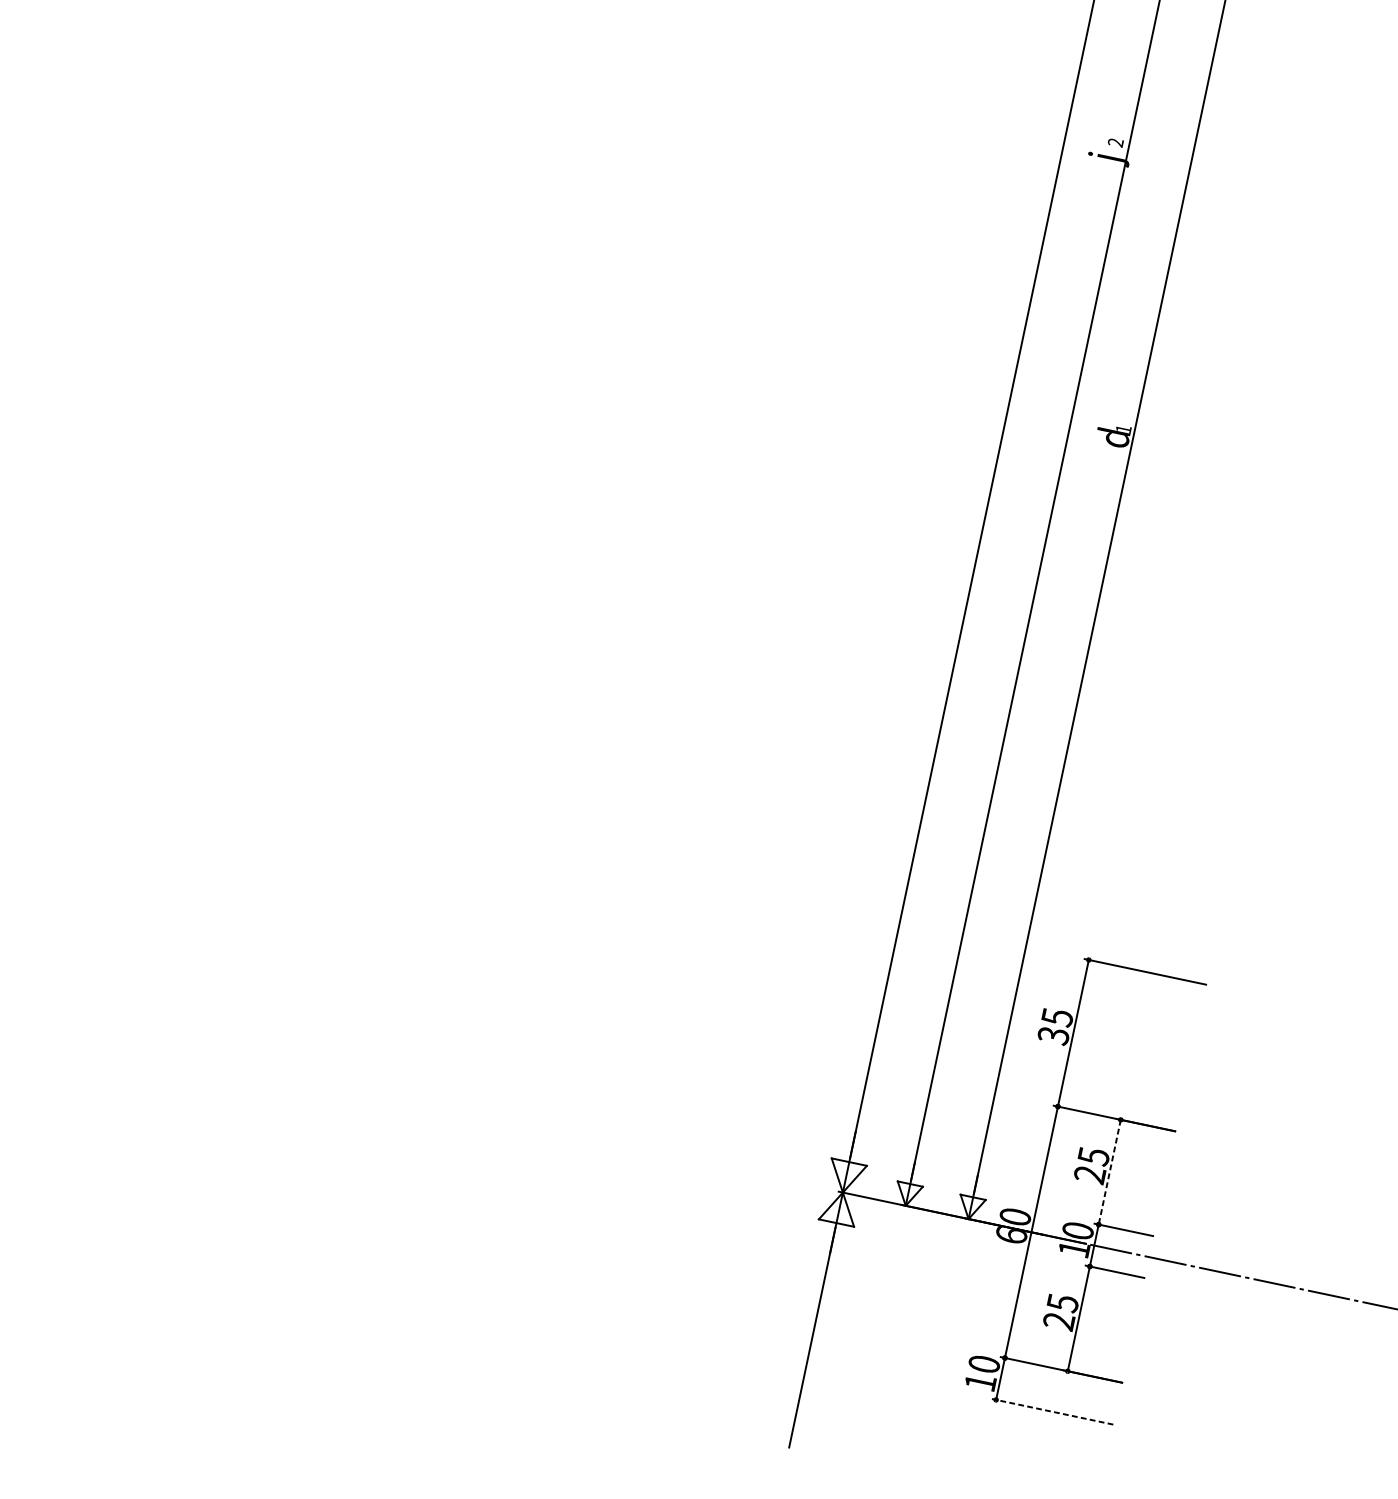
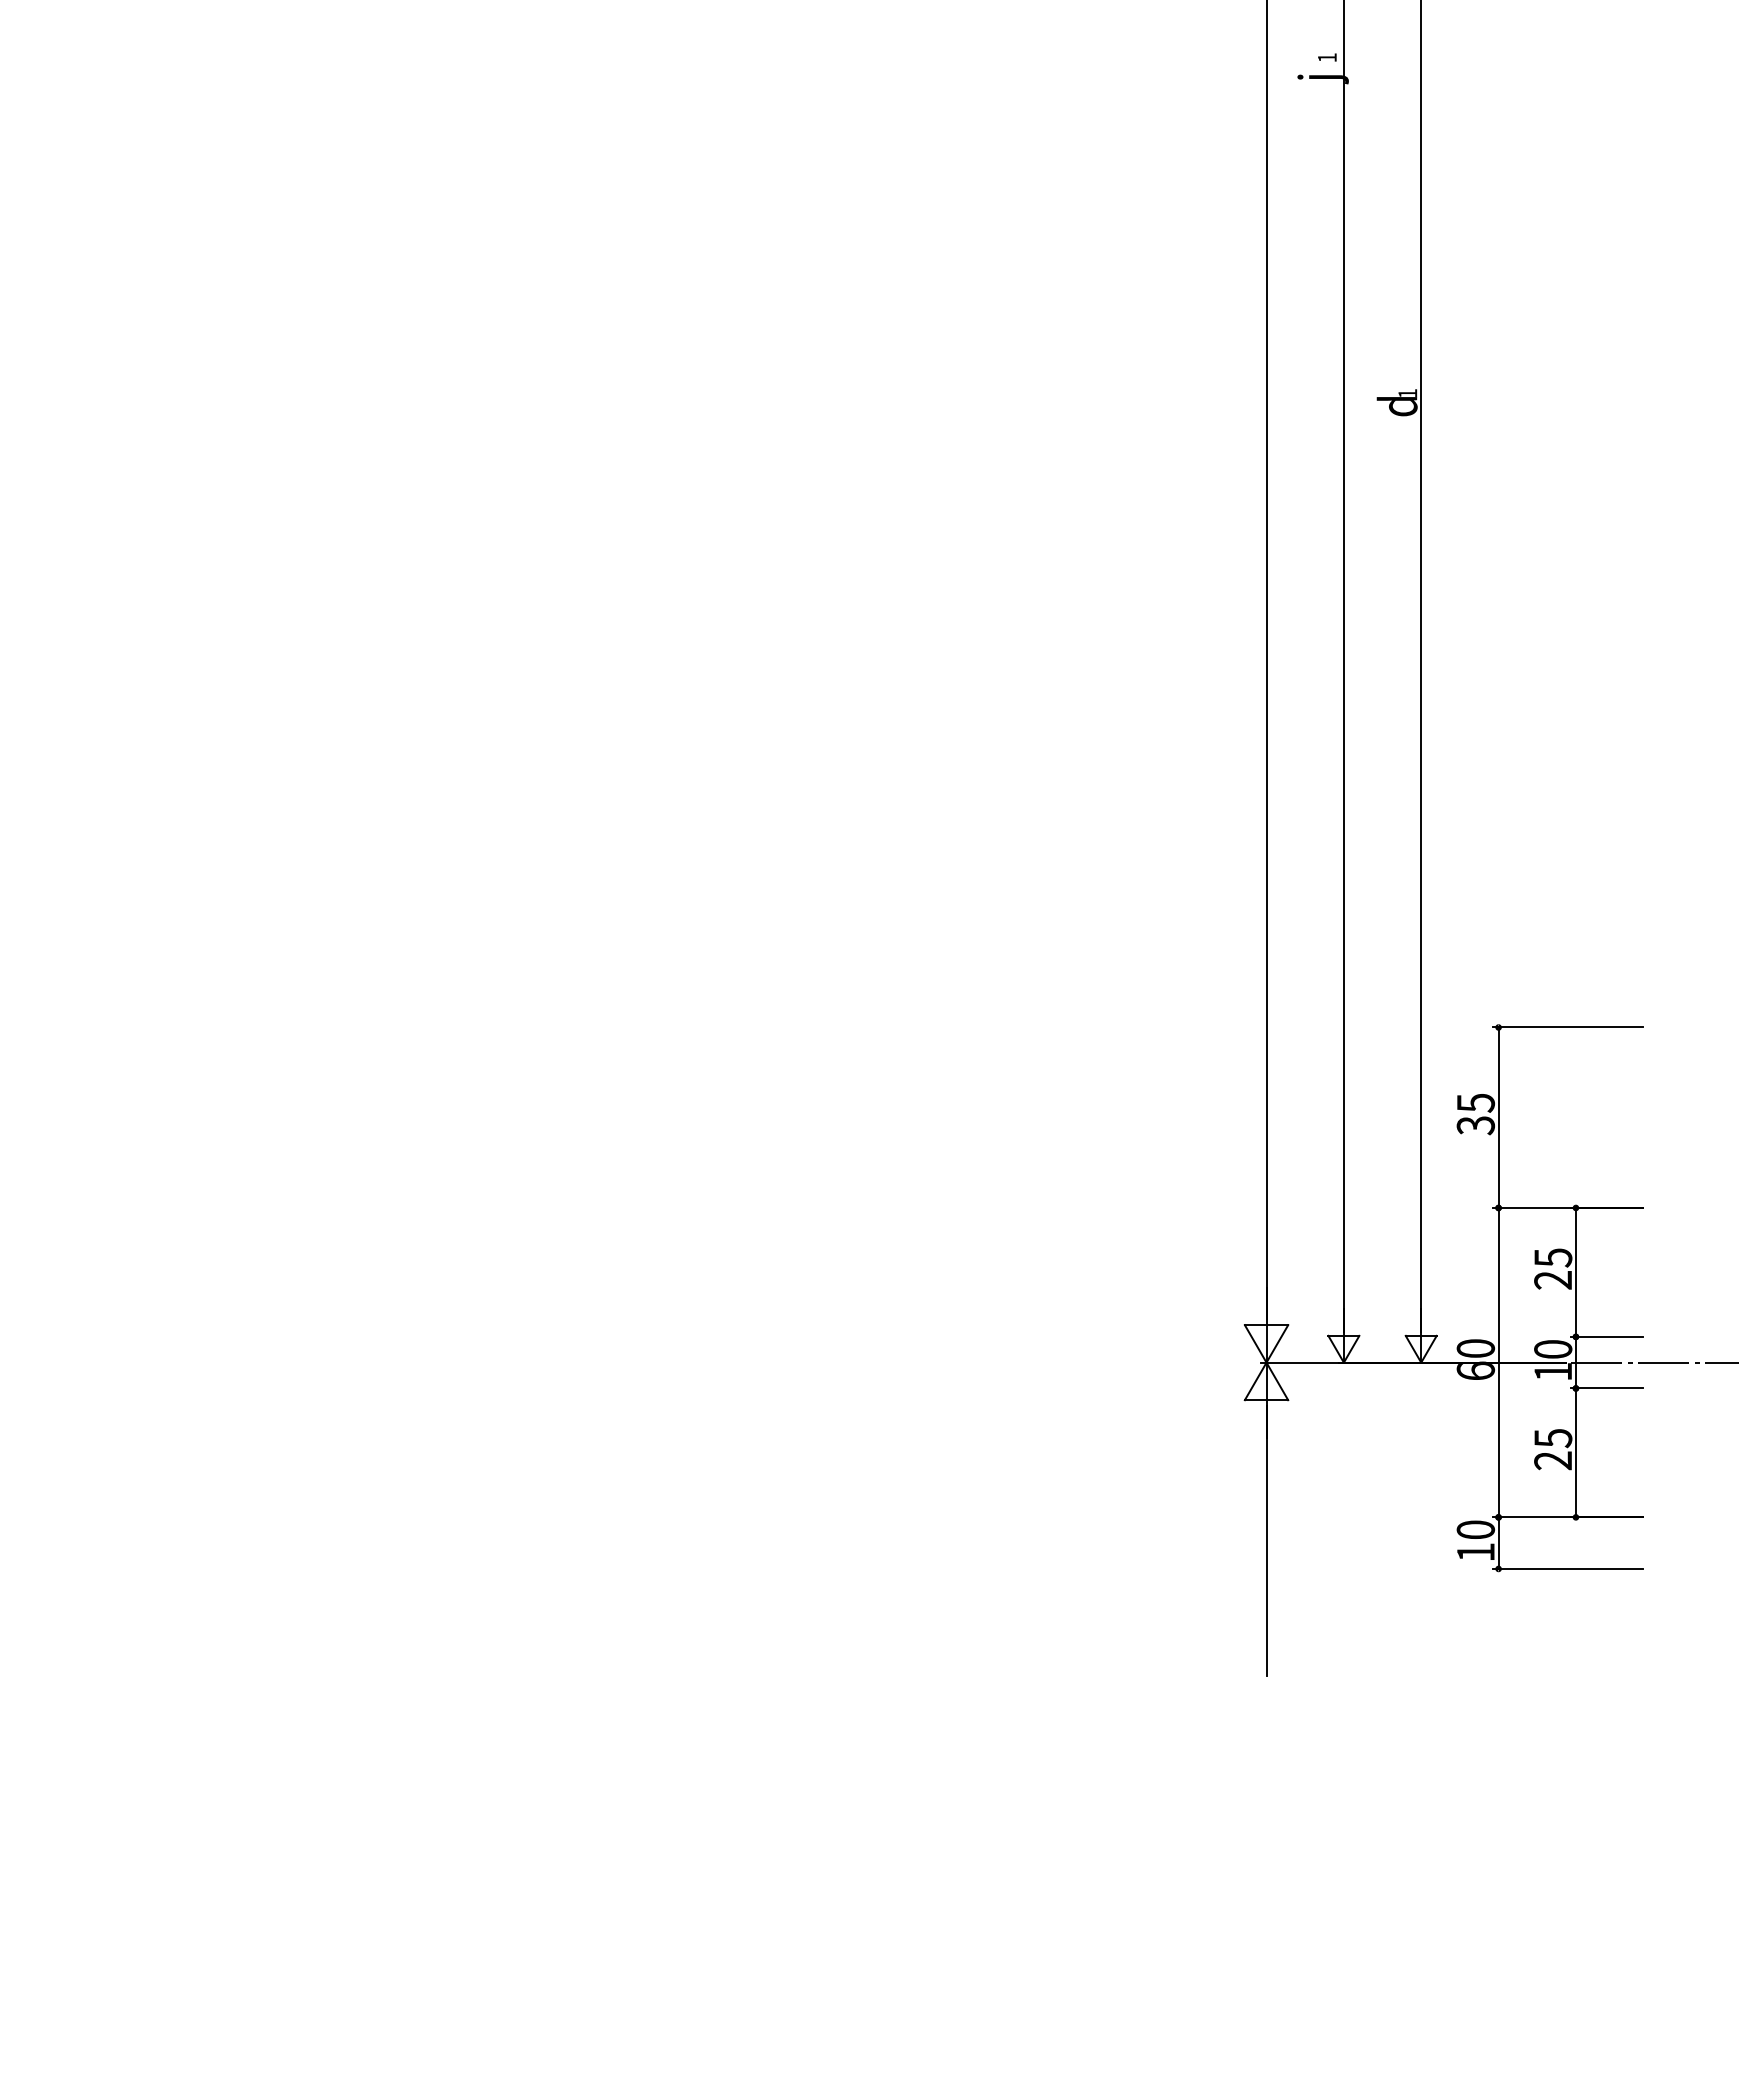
text: (1115, 142) -> (1326, 57), 2 -> 1
line: (1109, 1172) -> (1575, 1272), dashed -> solid
line: (1053, 1411) -> (1568, 1568), dashed -> solid

